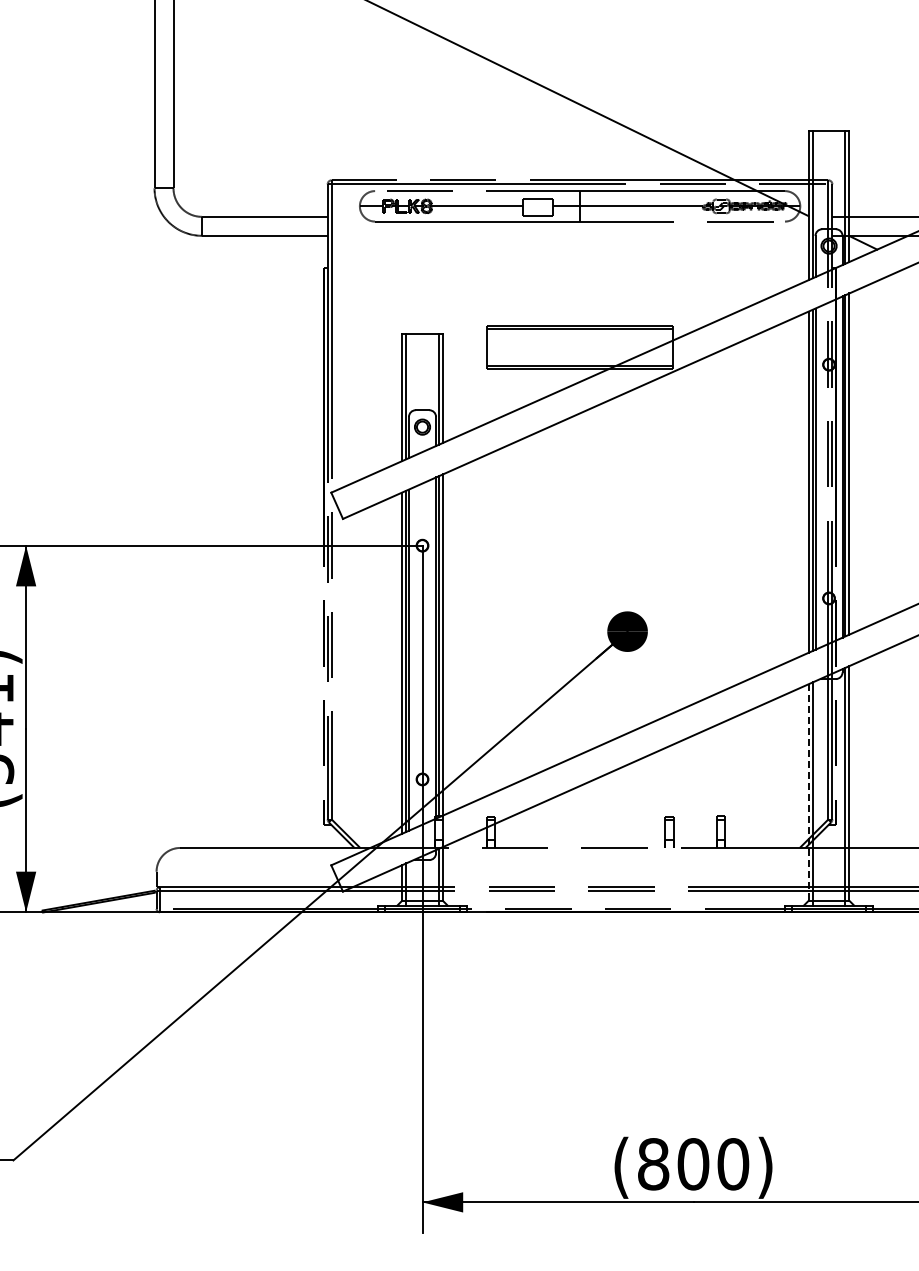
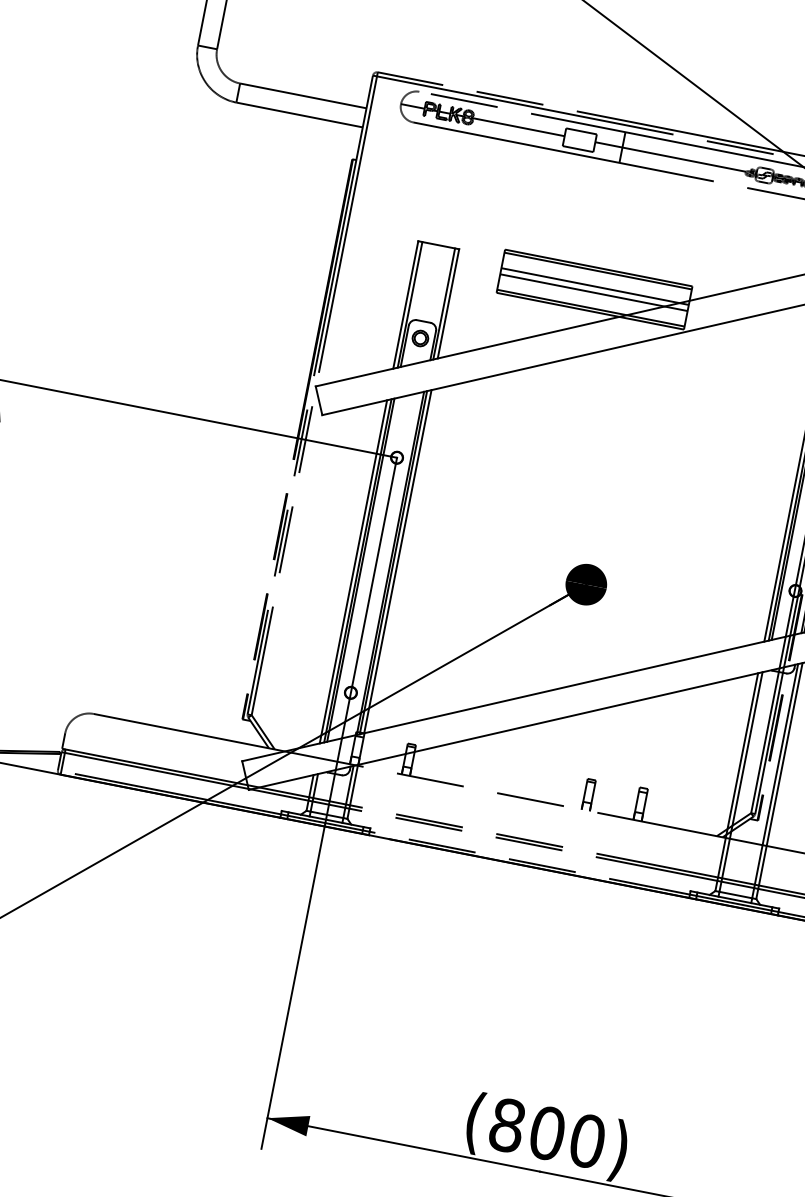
line: (579, 344) -> (594, 286), added
line: (579, 350) -> (593, 292), added
line: (808, 792) -> (736, 782), dashed -> solid

